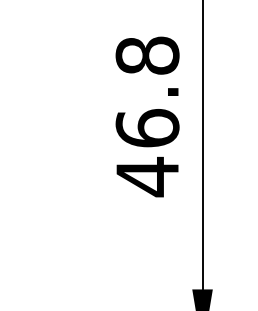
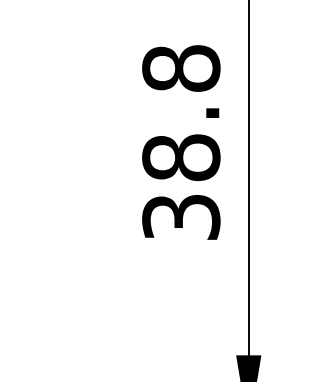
text: (147, 153) -> (181, 188), 46.8 -> 38.8

